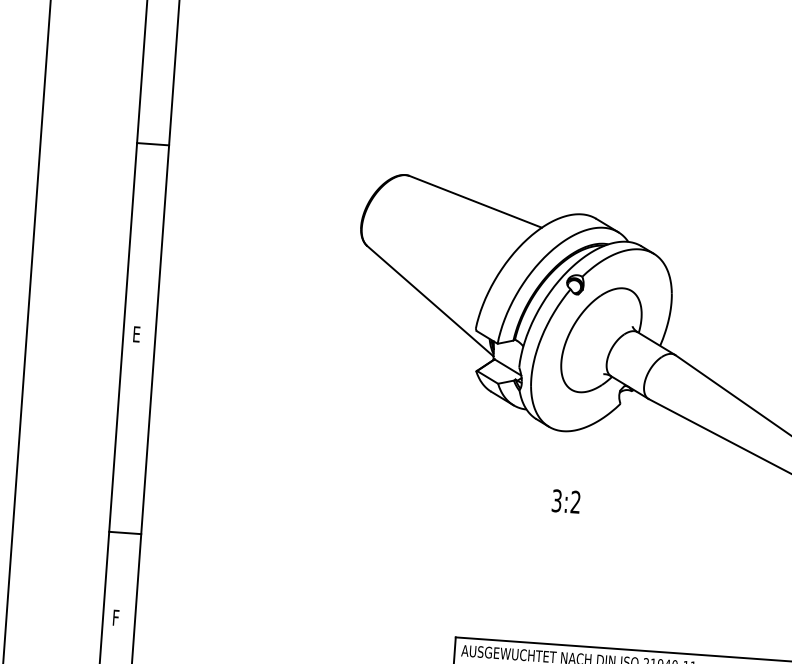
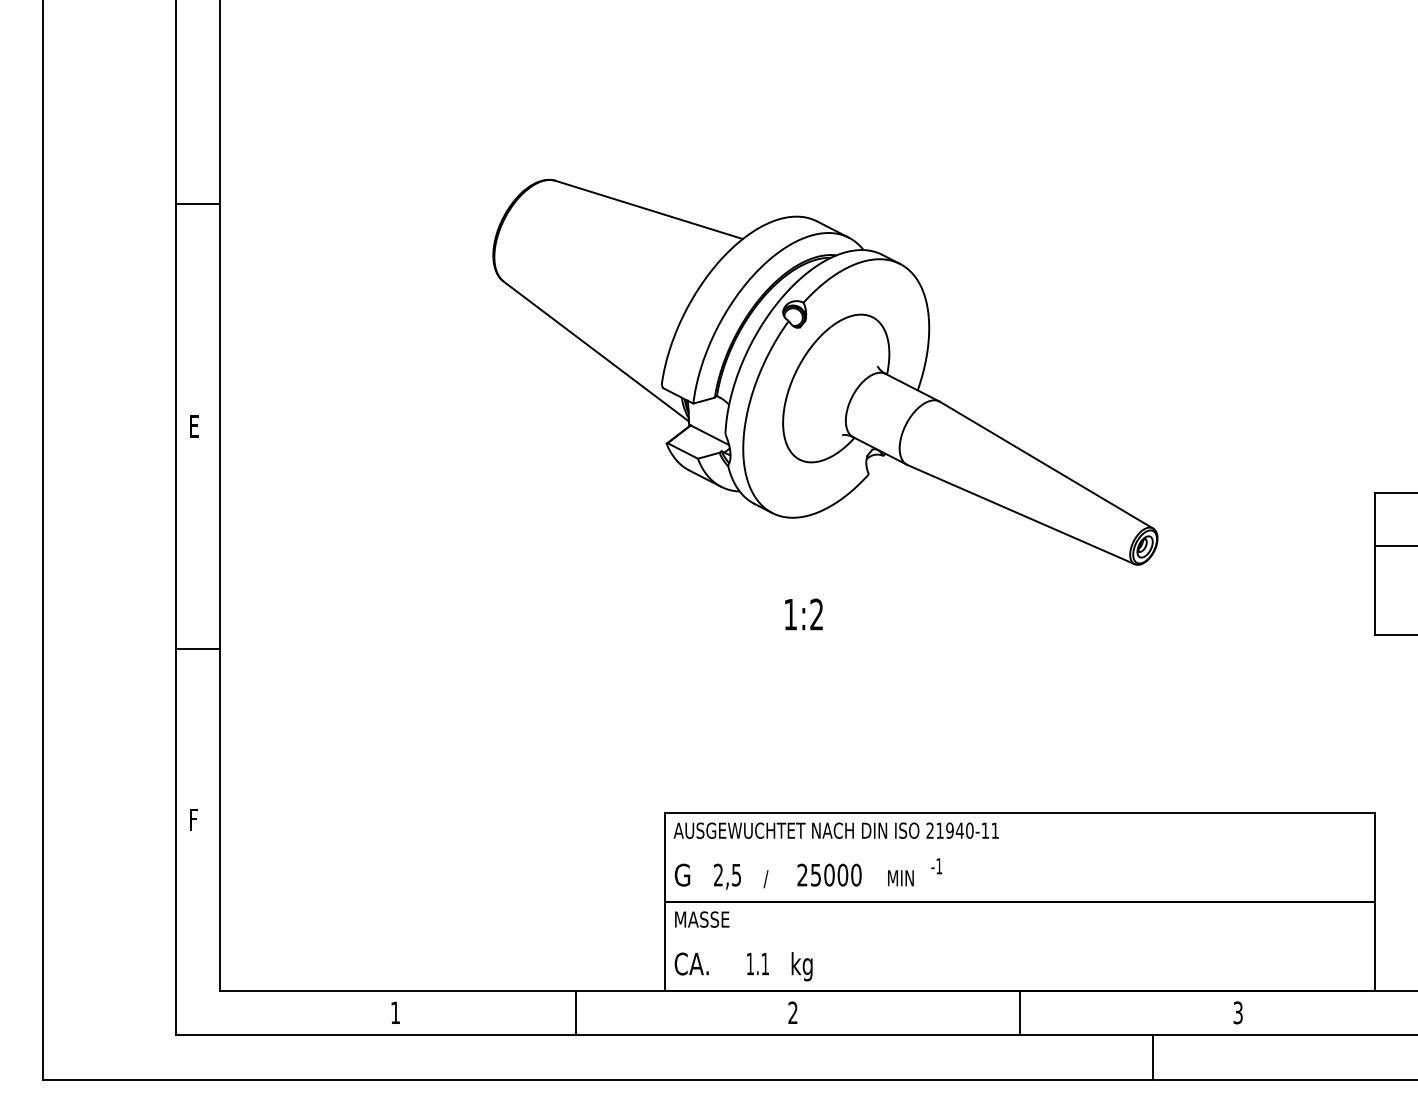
line: (152, 144) -> (197, 204), moved
text: (556, 500) -> (790, 614), 3:2 -> 1:2
line: (124, 532) -> (197, 648), moved

